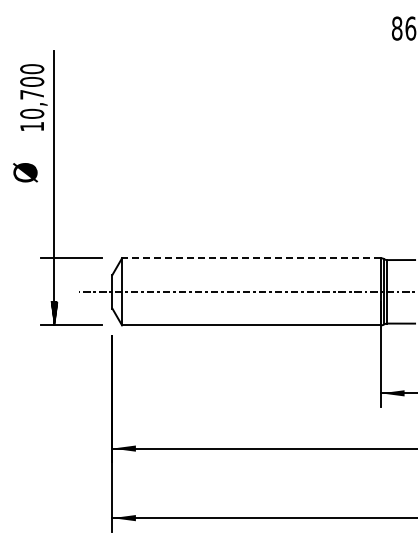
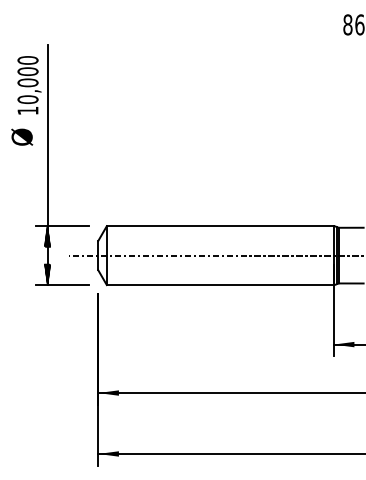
text: (32, 94) -> (28, 82), 10,700 -> 10,000
text: (25, 172) -> (22, 137), moved
line: (251, 258) -> (220, 226), dashed -> solid
hatch: (54, 269) -> (47, 236), added

